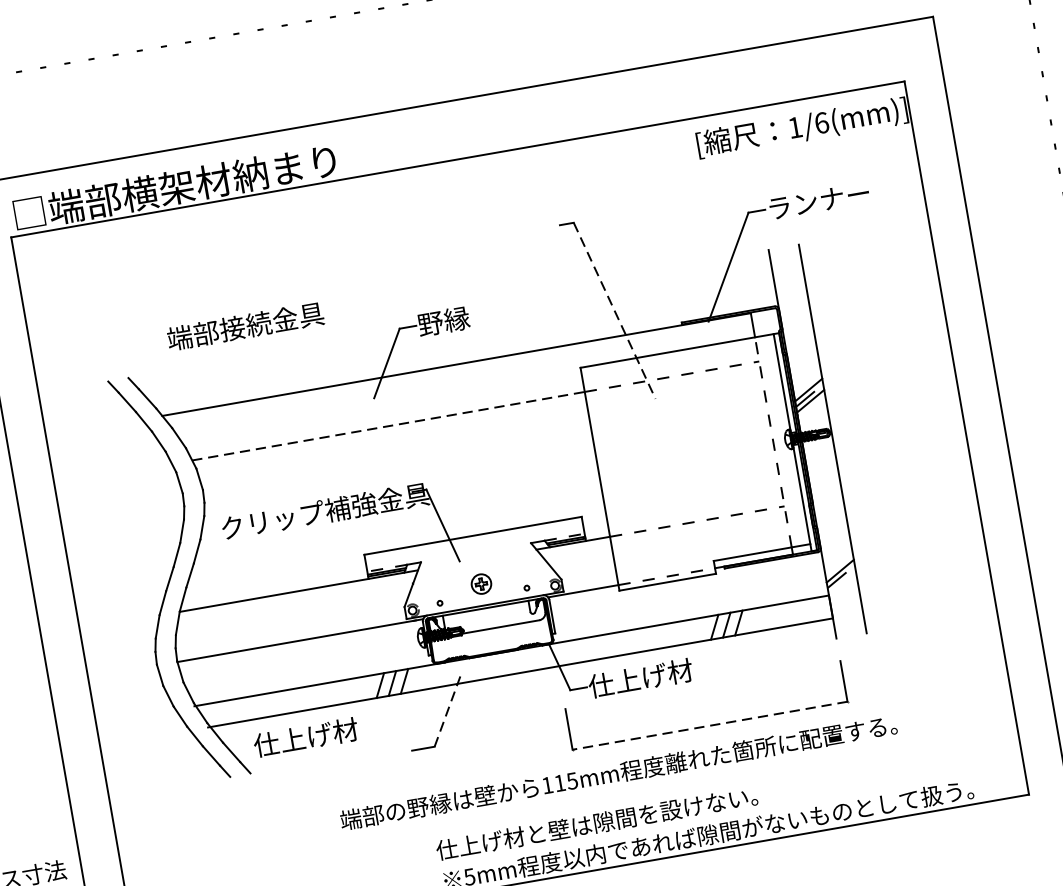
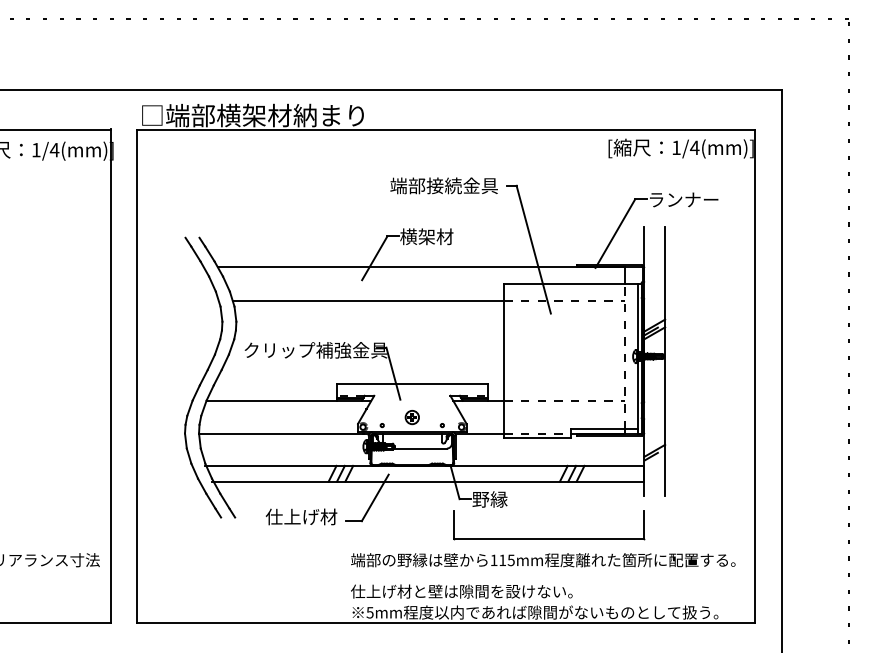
text: (821, 122) -> (694, 147), 1/6(mm)] -> 1/4(mm)]
line: (614, 312) -> (533, 250), dashed -> solid
text: (456, 318) -> (426, 236), 野縁 -> 横架材
text: (244, 326) -> (443, 185), moved
line: (388, 426) -> (368, 300), dashed -> solid
text: (639, 678) -> (507, 499), 仕上げ材 -> 野縁
line: (448, 709) -> (375, 497), dashed -> solid
line: (709, 726) -> (548, 539), dashed -> solid
text: (305, 736) -> (301, 516), moved
text: (618, 773) -> (543, 560), moved

